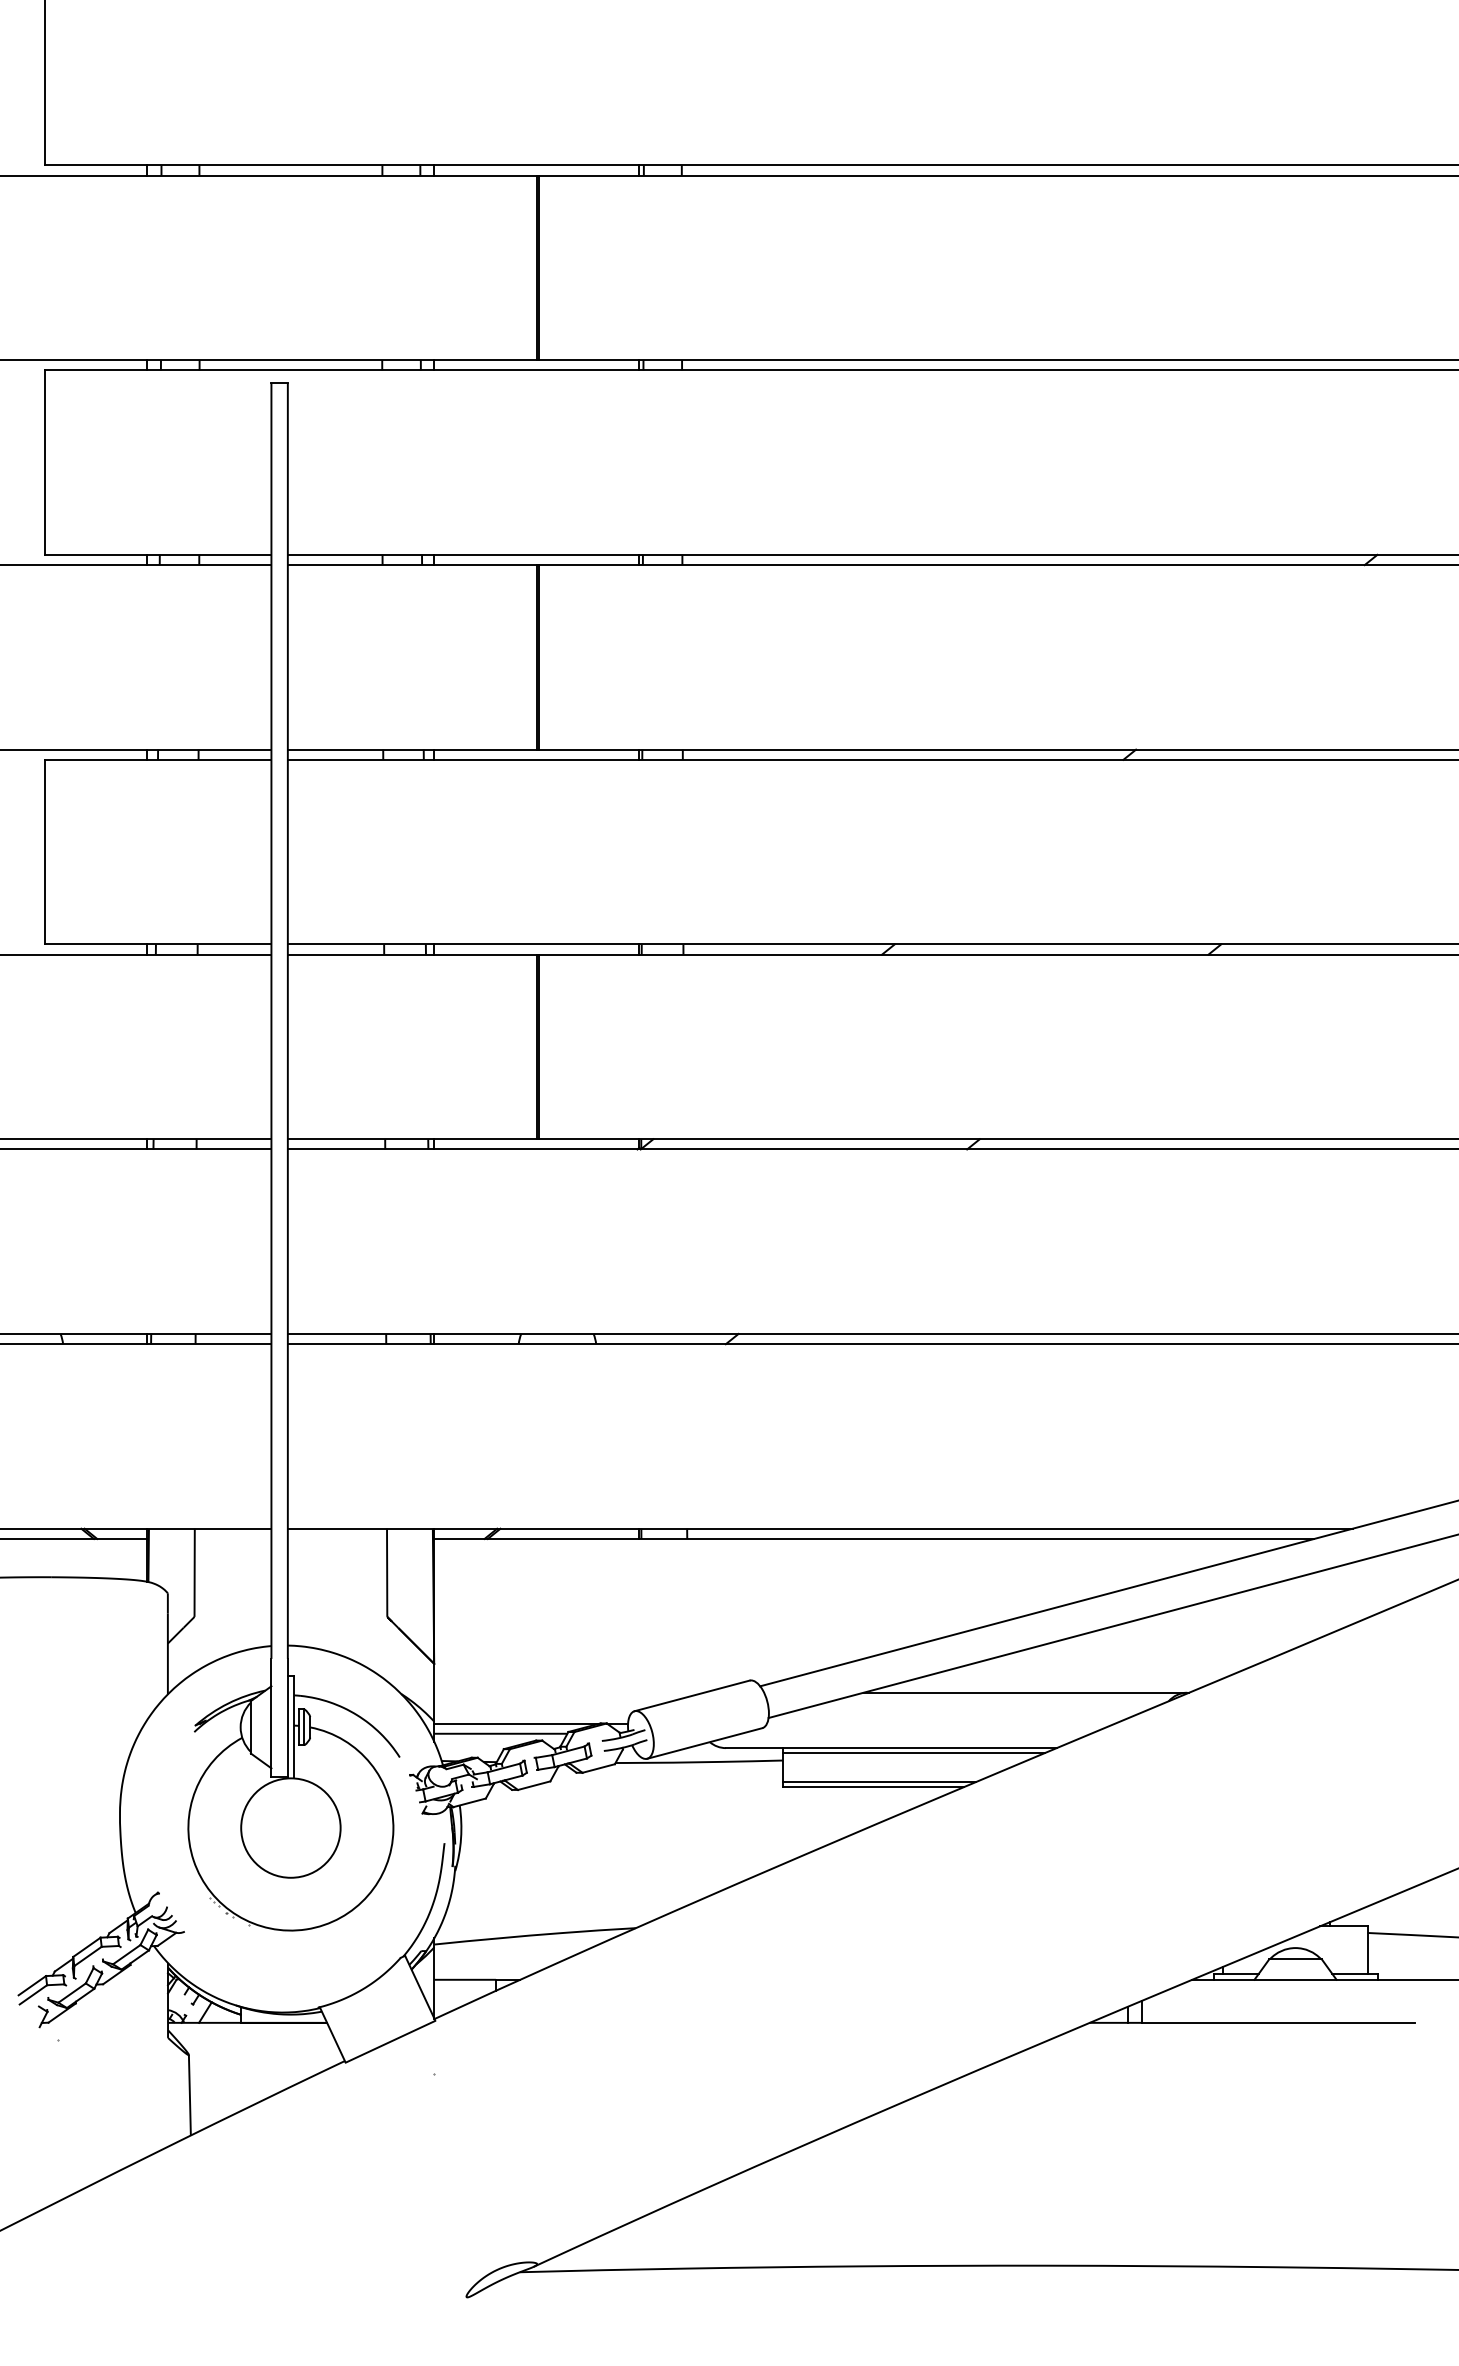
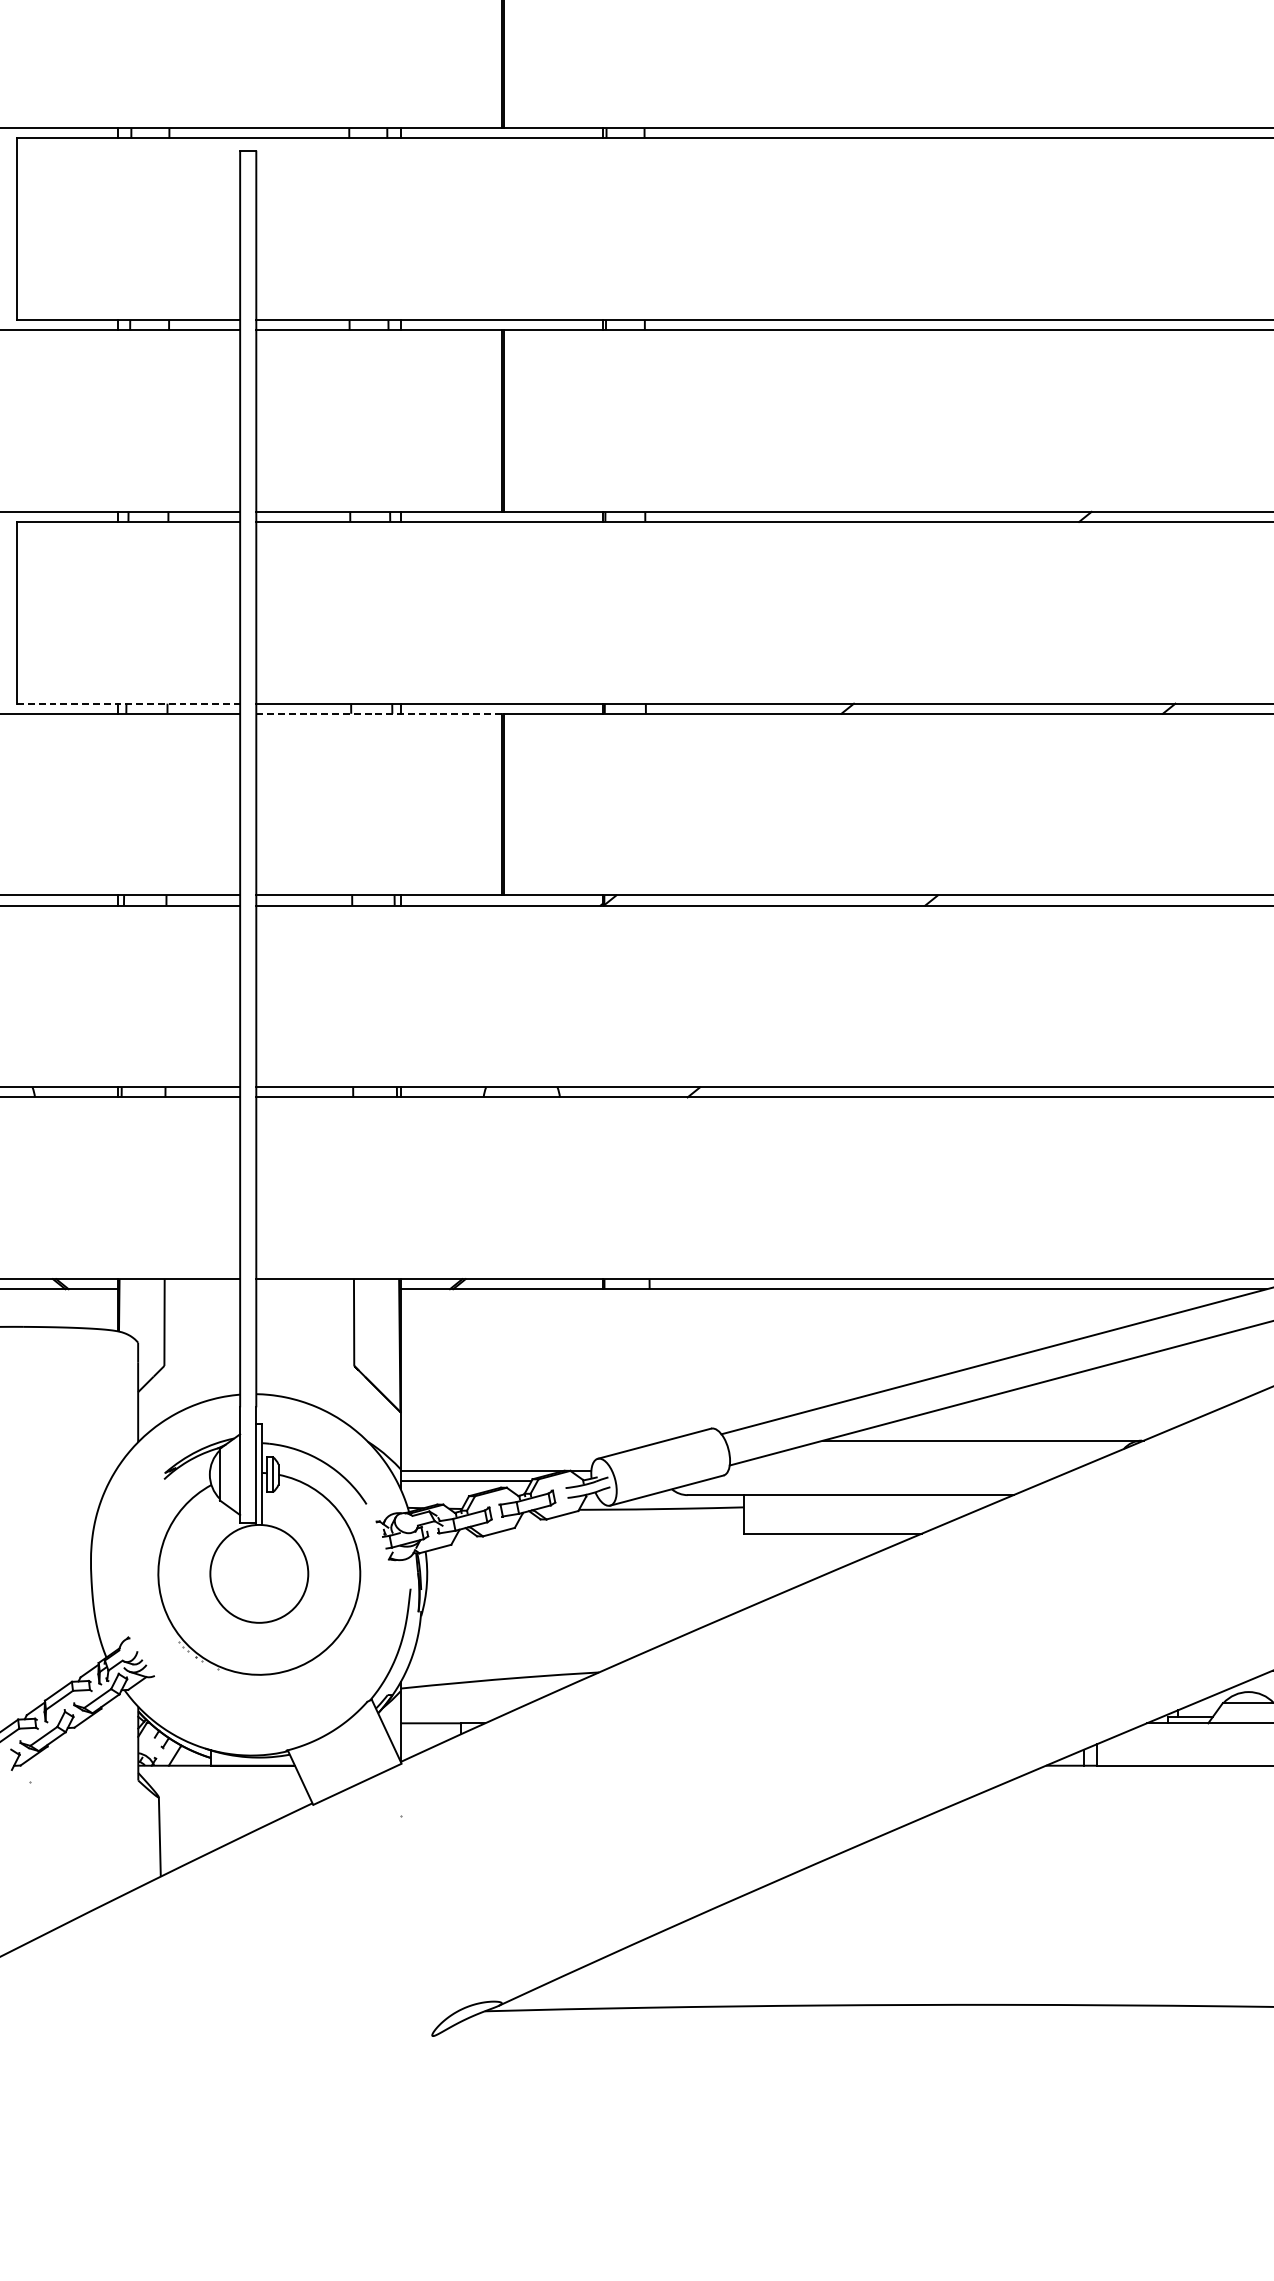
line: (158, 944) -> (128, 703), solid -> dashed
line: (412, 954) -> (379, 713), solid -> dashed
line: (913, 1753) -> (872, 1500), removed
line: (879, 1781) -> (838, 1528), removed

